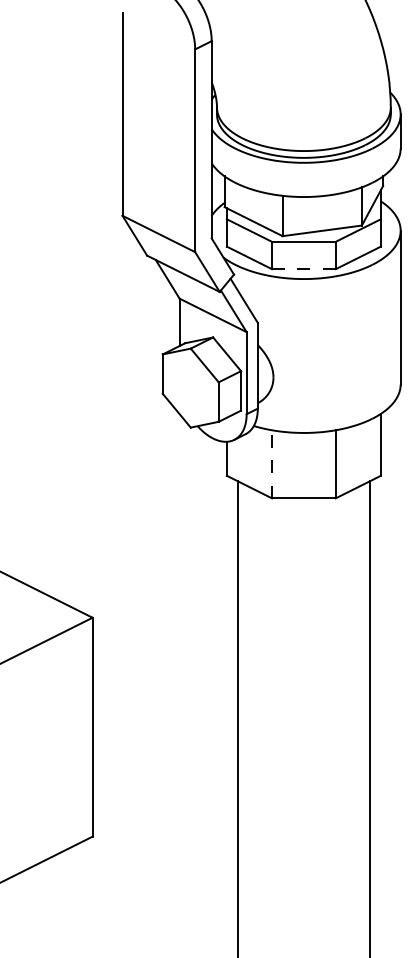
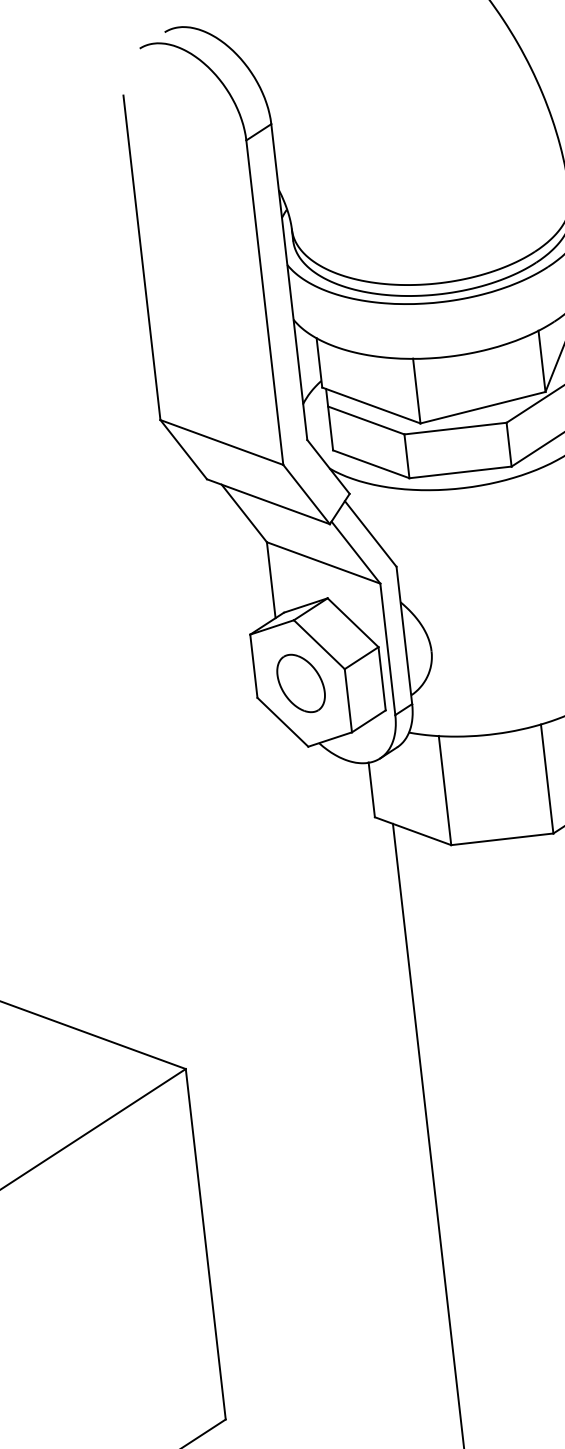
line: (303, 269) -> (459, 472), dashed -> solid
part: (190, 387) -> (300, 682), added
line: (271, 463) -> (444, 789), dashed -> solid

